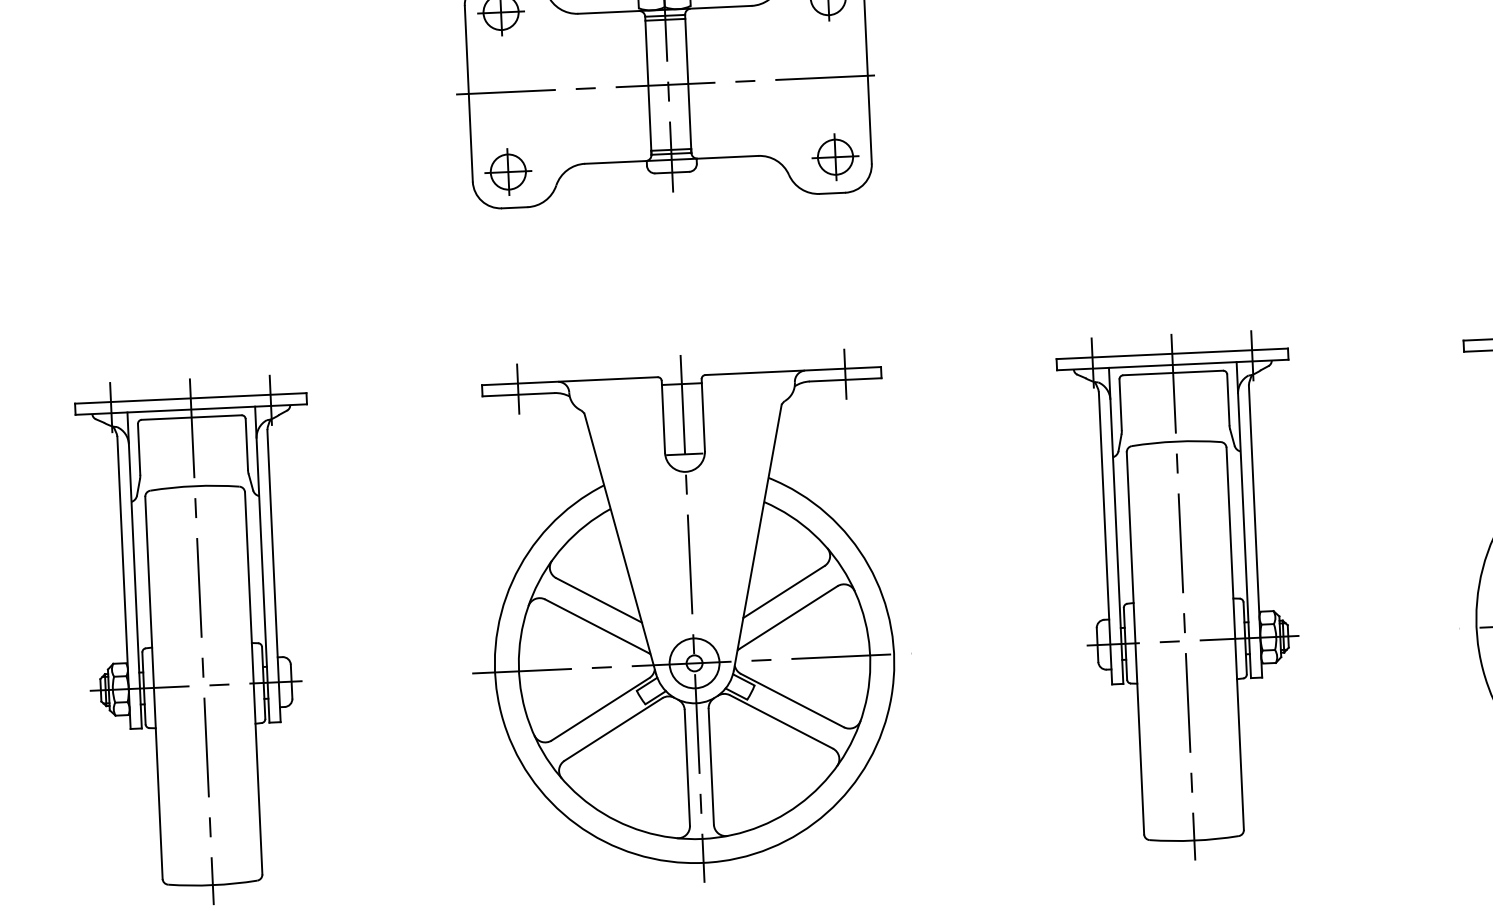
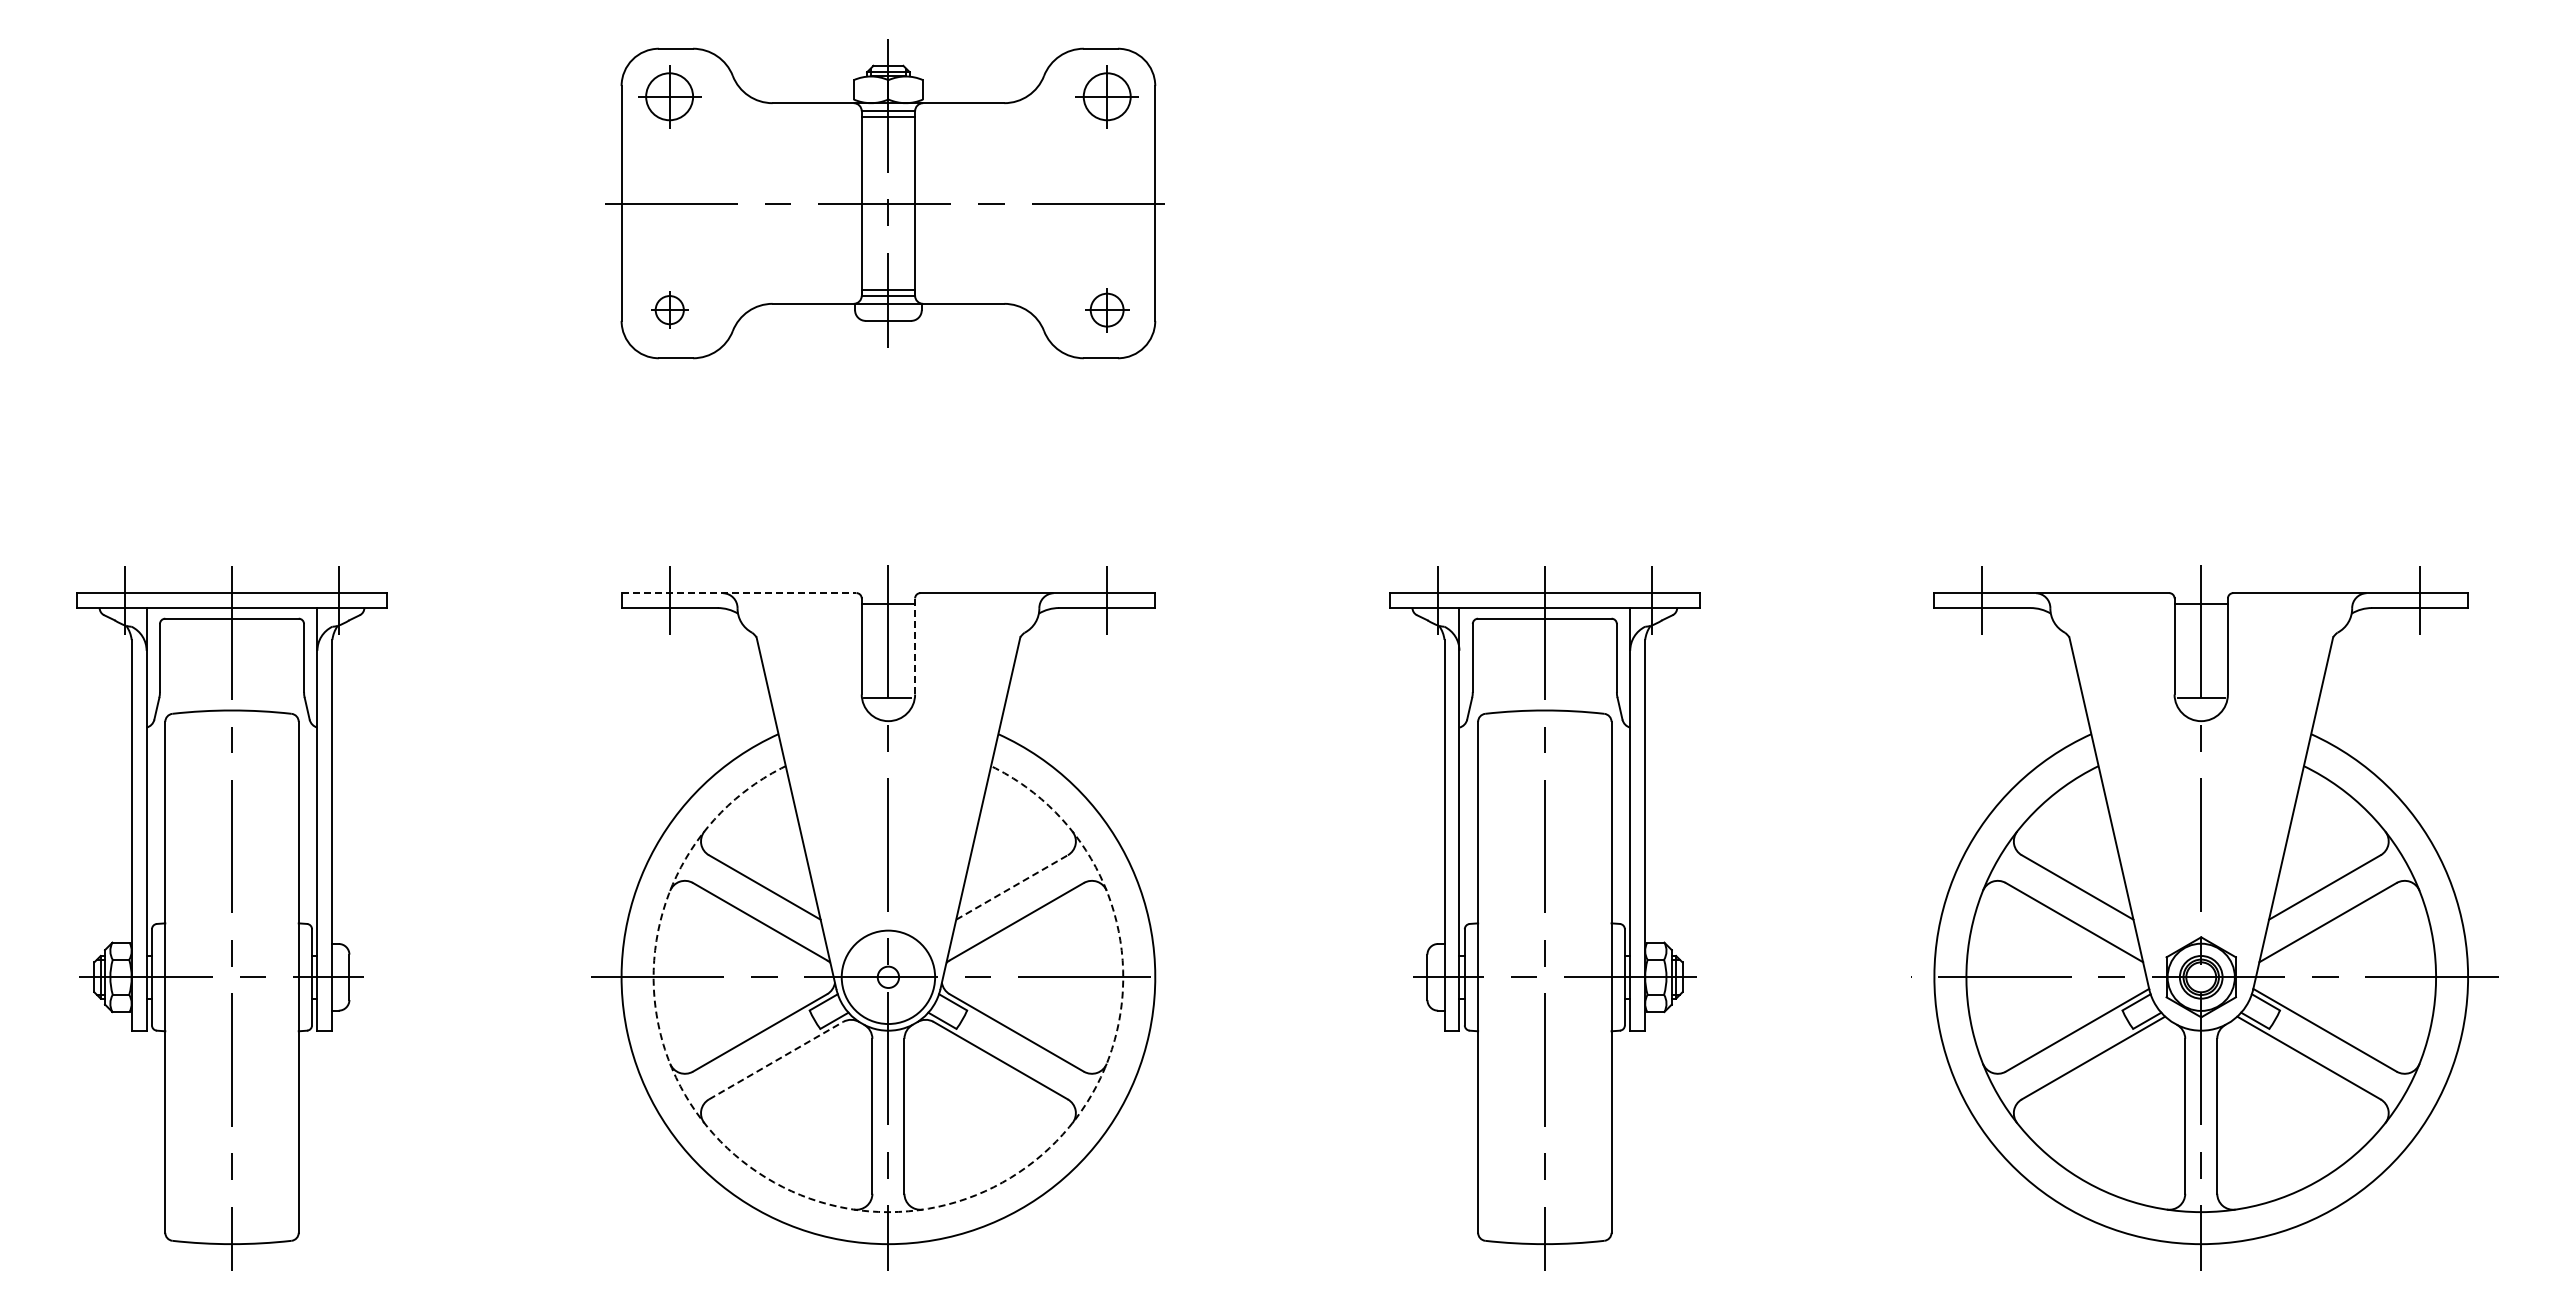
part: (834, 156) -> (1106, 309), size x0.7
part: (508, 171) -> (669, 309), size x0.6
line: (570, 381) -> (739, 593), solid -> dashed
line: (703, 414) -> (915, 645), solid -> dashed
line: (784, 592) -> (1012, 887), solid -> dashed
circle: (694, 662) -> (888, 976), size x1.4
line: (613, 729) -> (776, 1060), solid -> dashed
arc: (702, 839) -> (888, 1212), solid -> dashed

